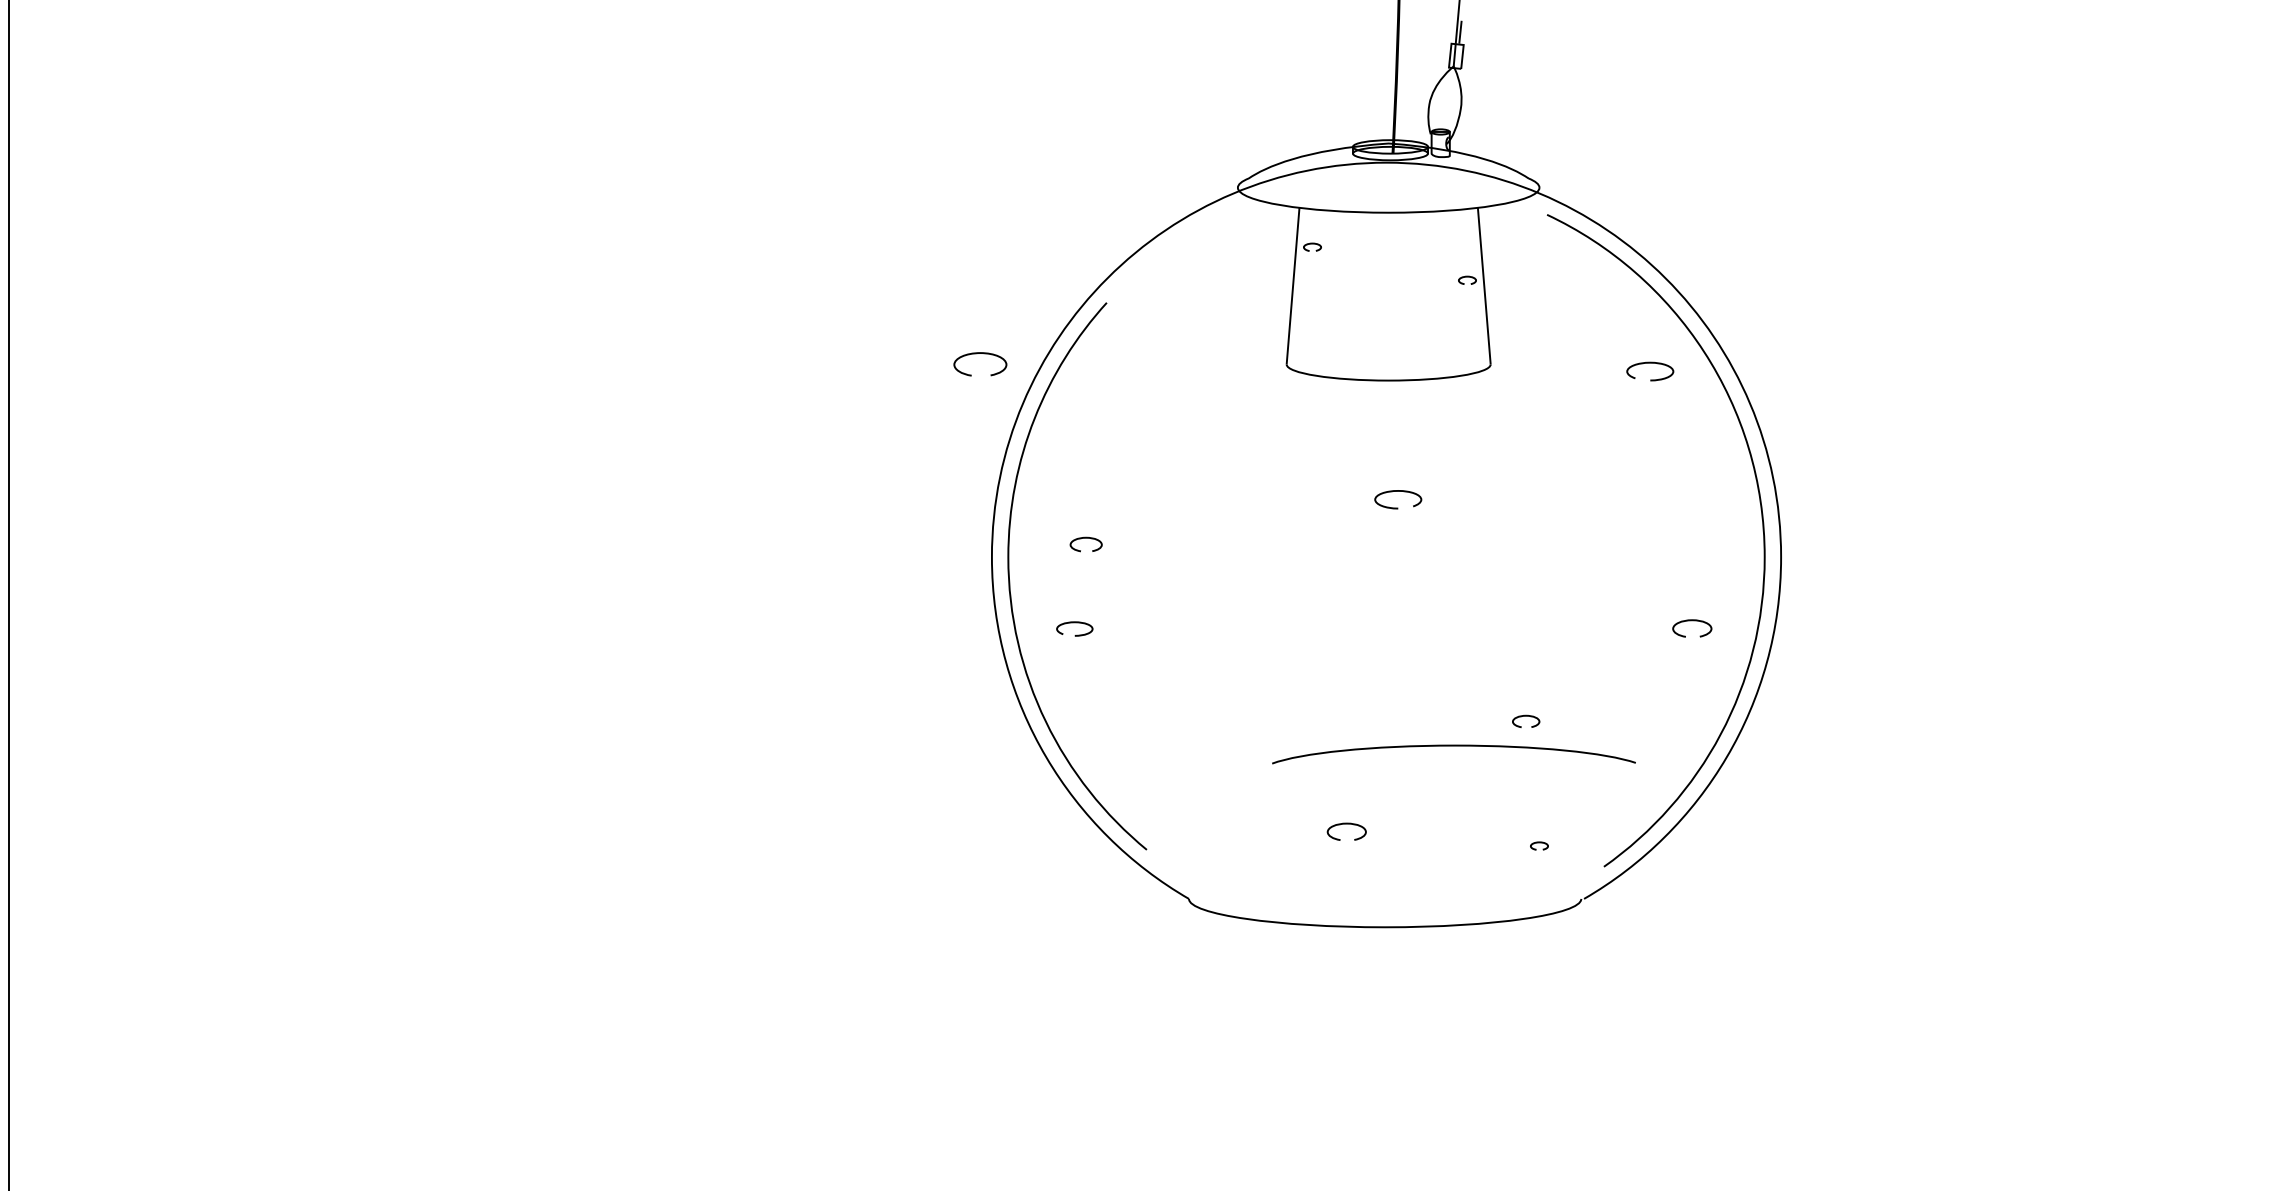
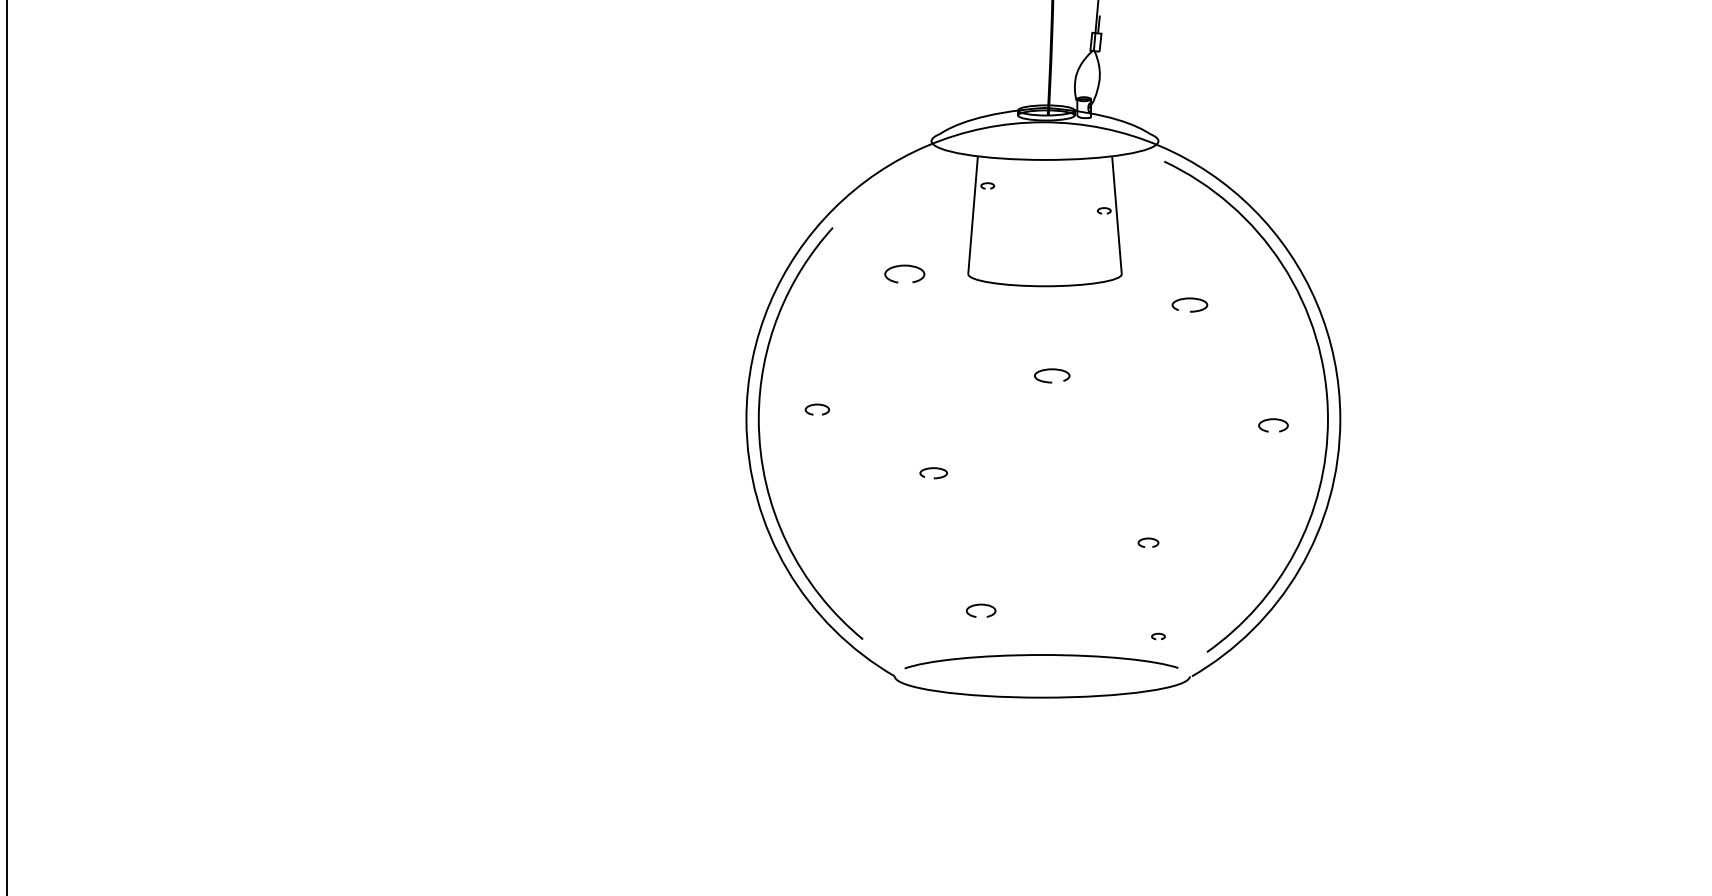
curve: (976, 354) -> (901, 266), moved
curve: (1650, 363) -> (1190, 299), moved
curve: (1692, 621) -> (1273, 420), moved
curve: (1074, 623) -> (933, 469), moved
curve: (1453, 746) -> (1041, 655), moved
curve: (1346, 824) -> (980, 605), moved

